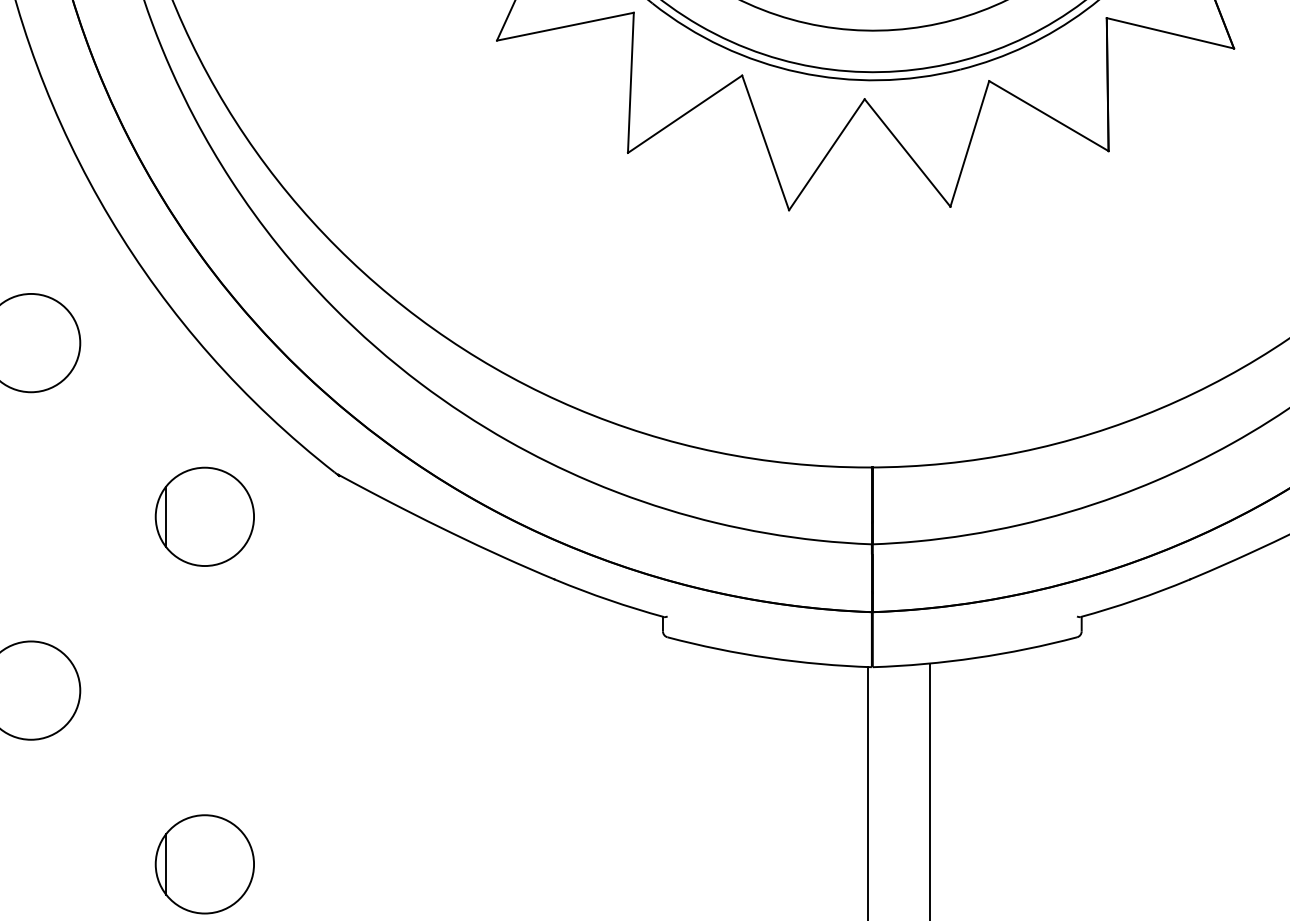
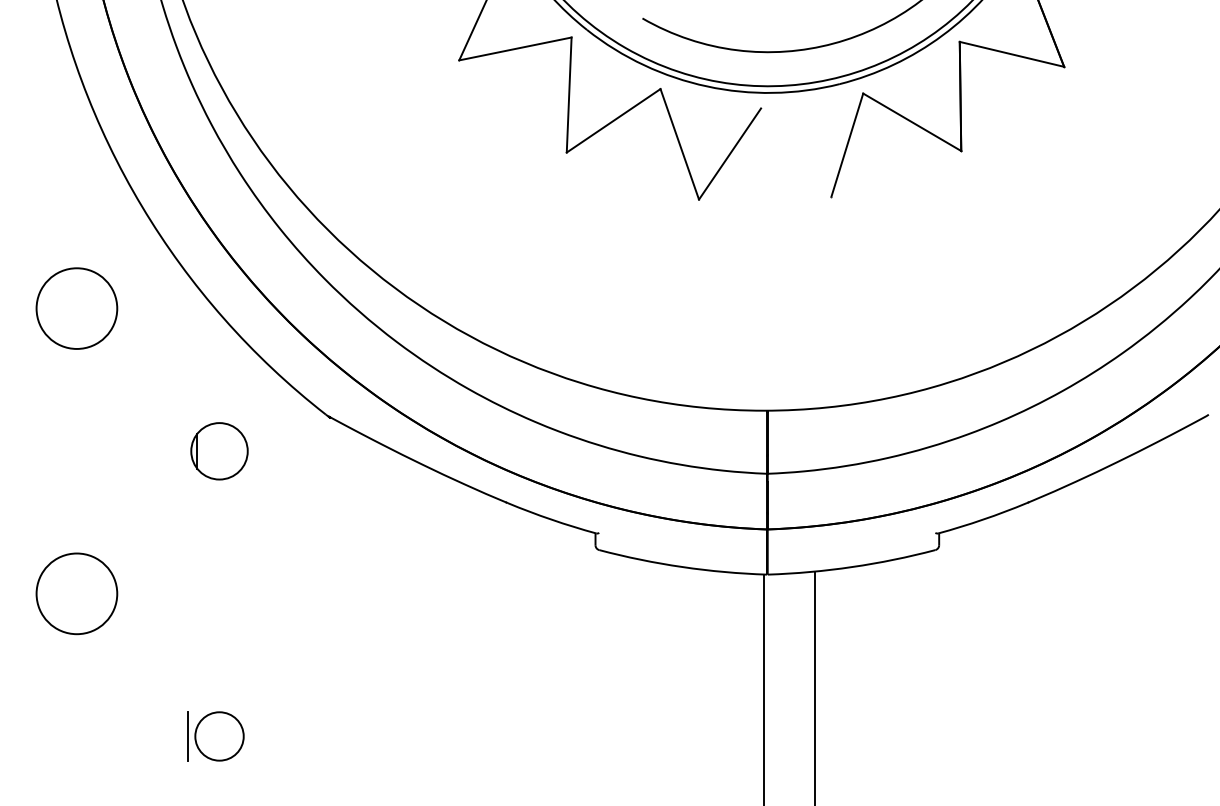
line: (907, 152) -> (796, 152), removed
part: (204, 517) -> (219, 451), size x0.7
circle: (204, 864) -> (219, 736), size x0.6

